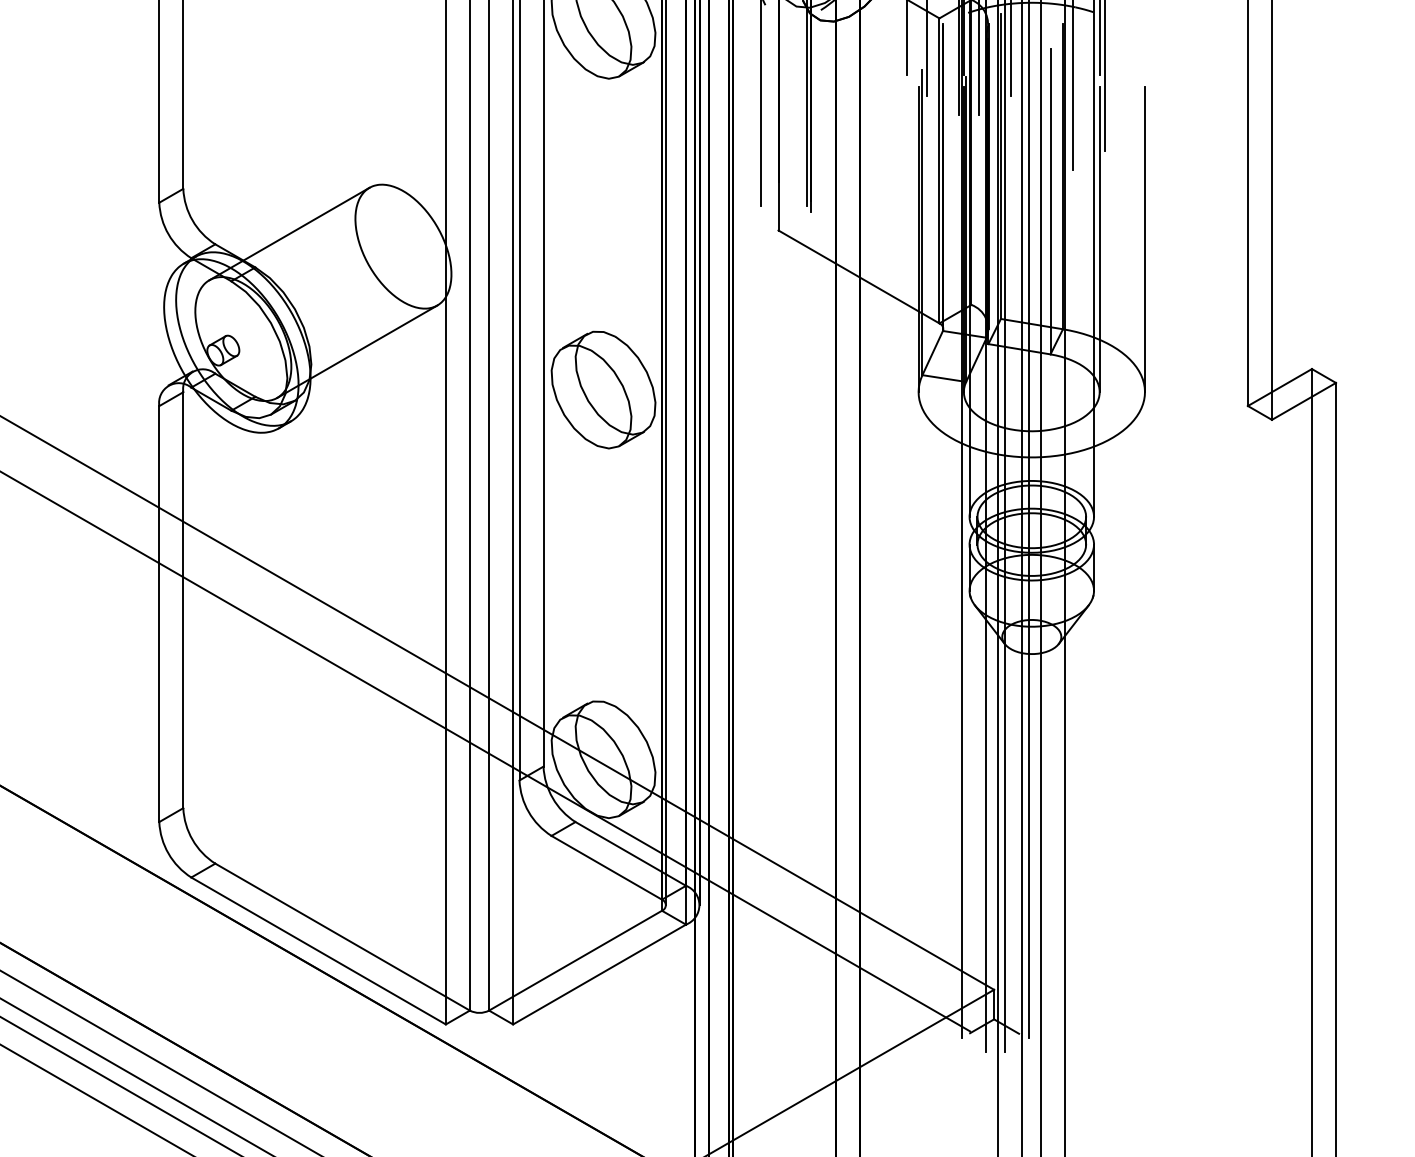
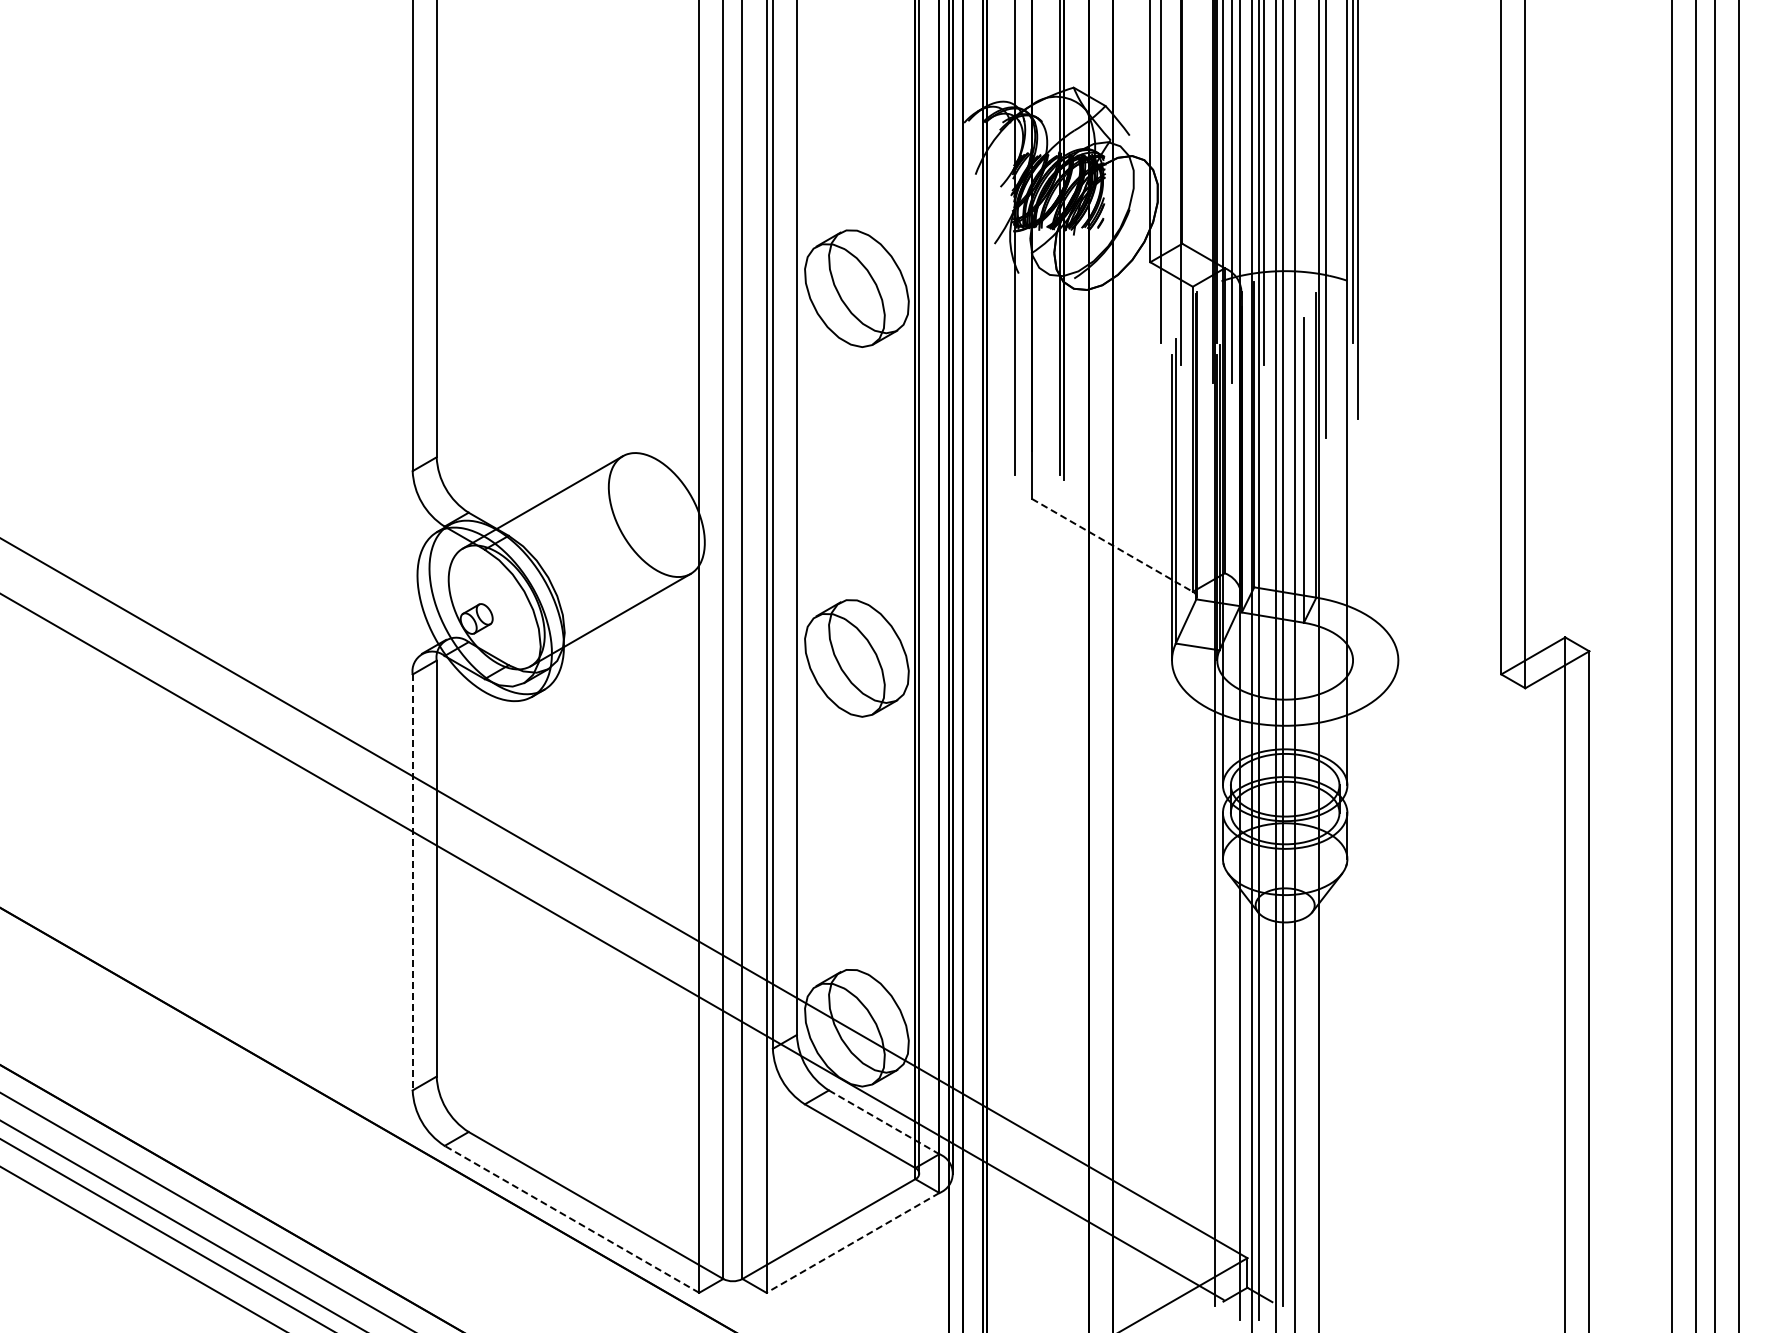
line: (1100, 239) -> (1353, 507), removed
line: (1145, 239) -> (1398, 507), removed
line: (859, 277) -> (1112, 545), solid -> dashed
line: (159, 614) -> (412, 882), solid -> dashed
line: (631, 854) -> (884, 1122), solid -> dashed
line: (318, 951) -> (571, 1219), solid -> dashed
line: (599, 974) -> (852, 1242), solid -> dashed

